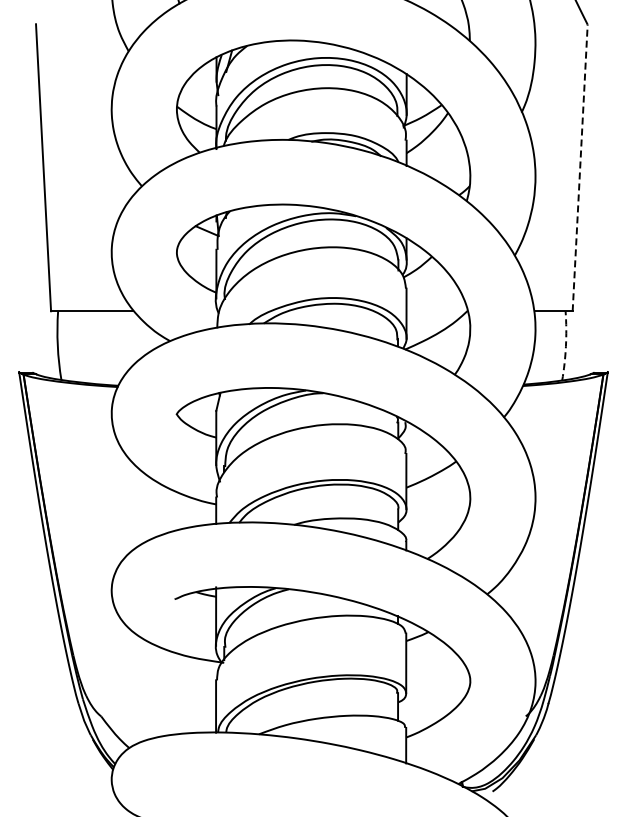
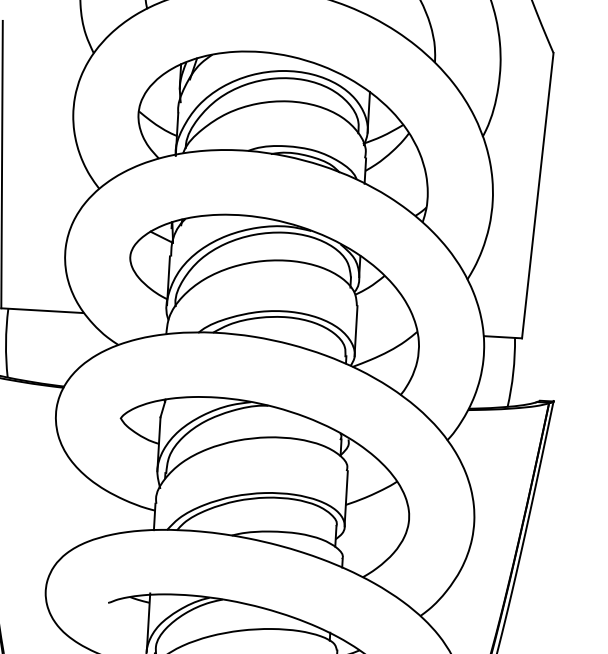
line: (580, 167) -> (538, 195), dashed -> solid
arc: (565, 346) -> (512, 373), dashed -> solid

